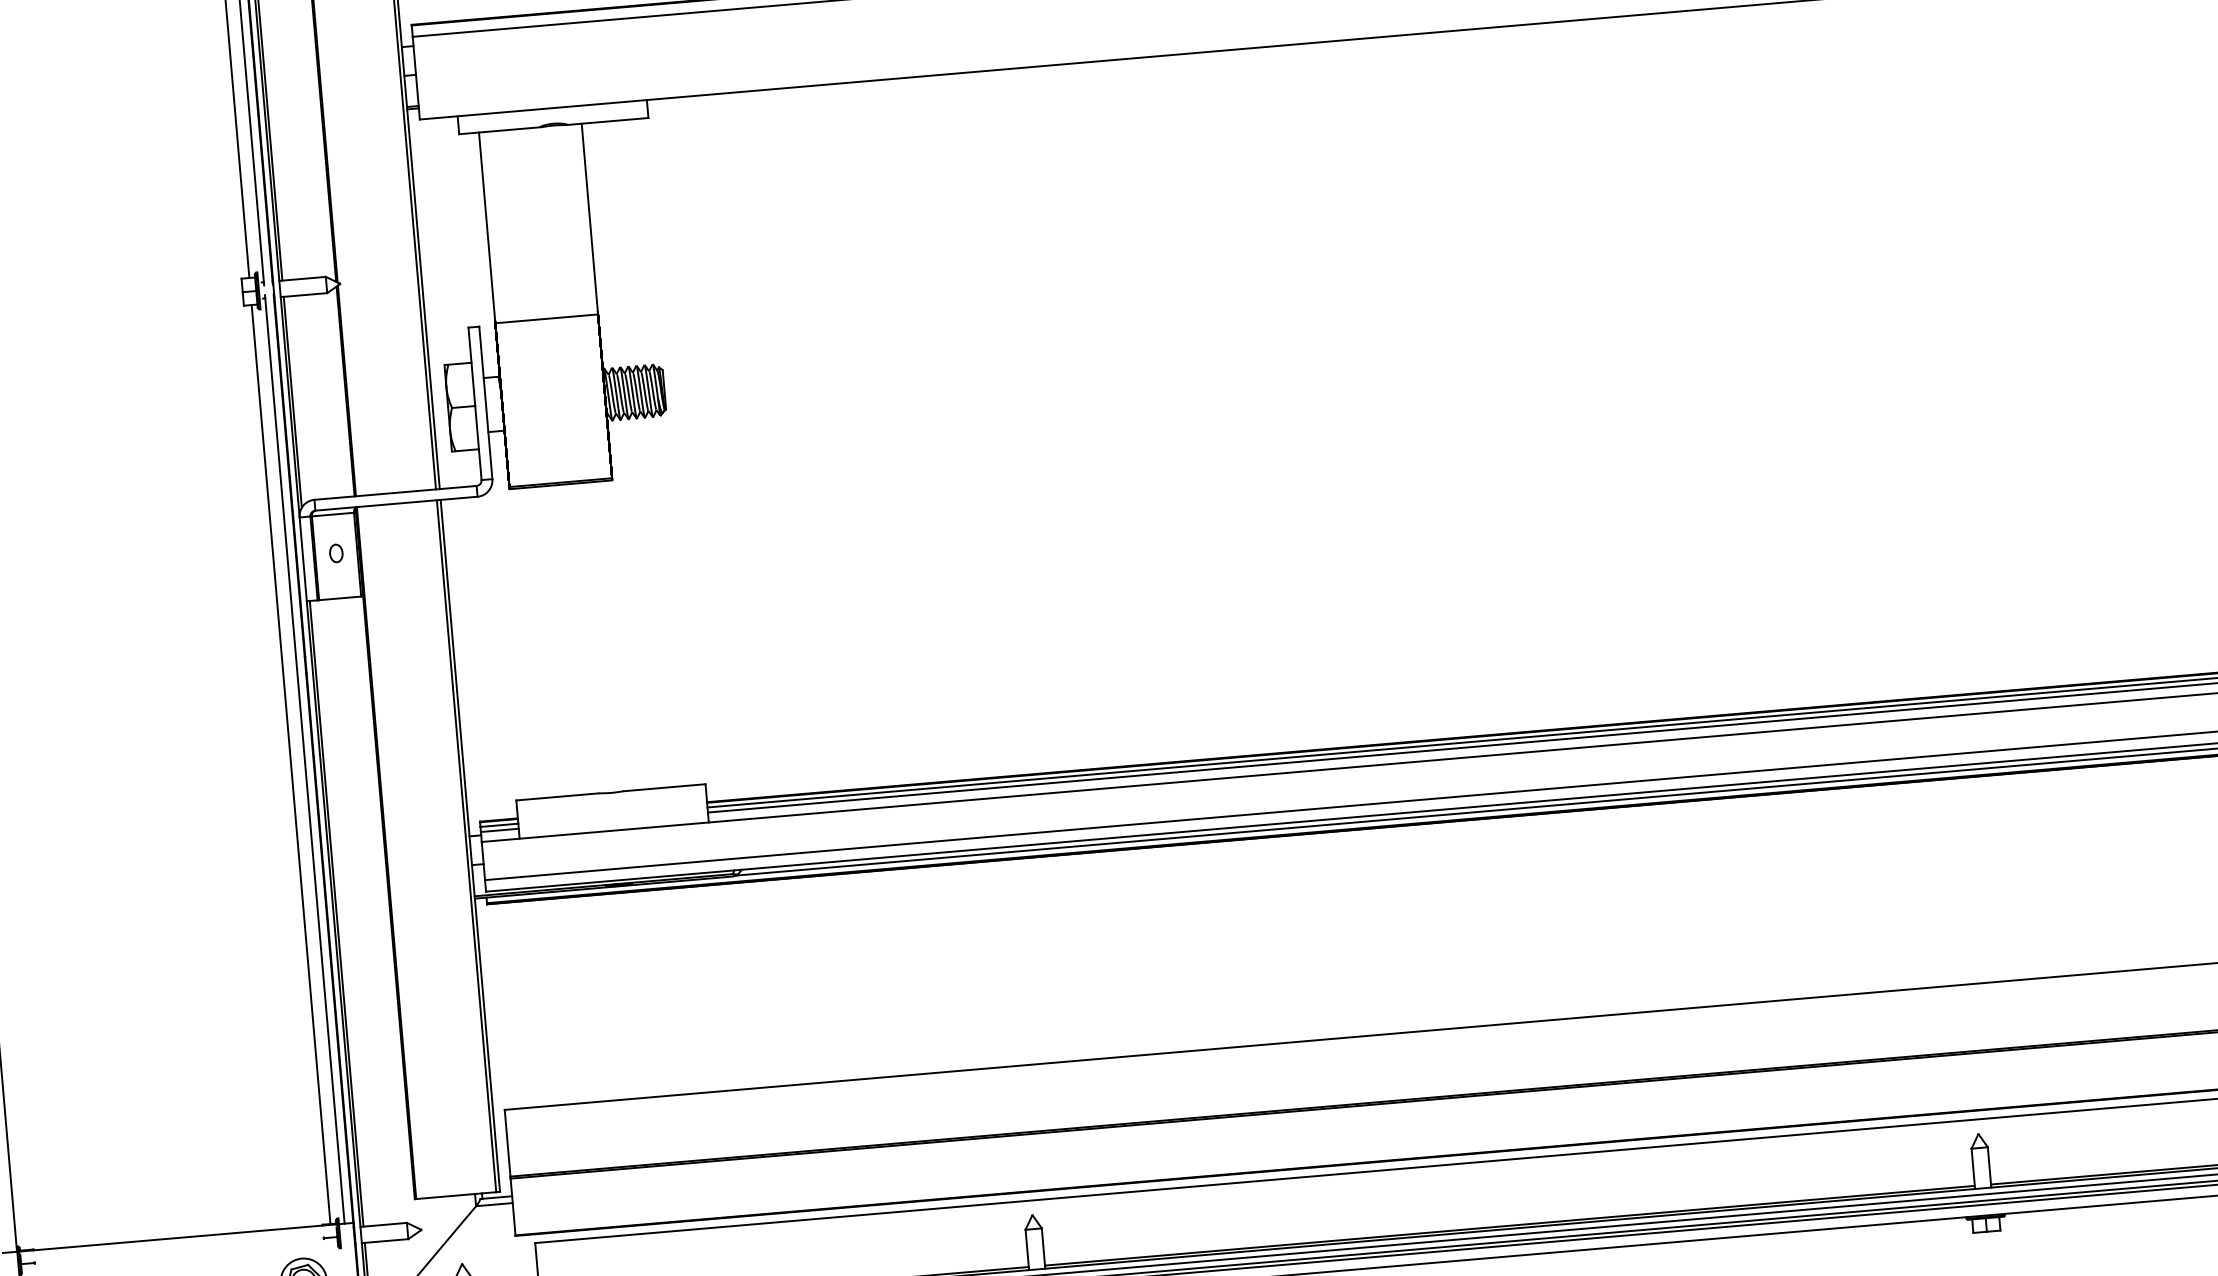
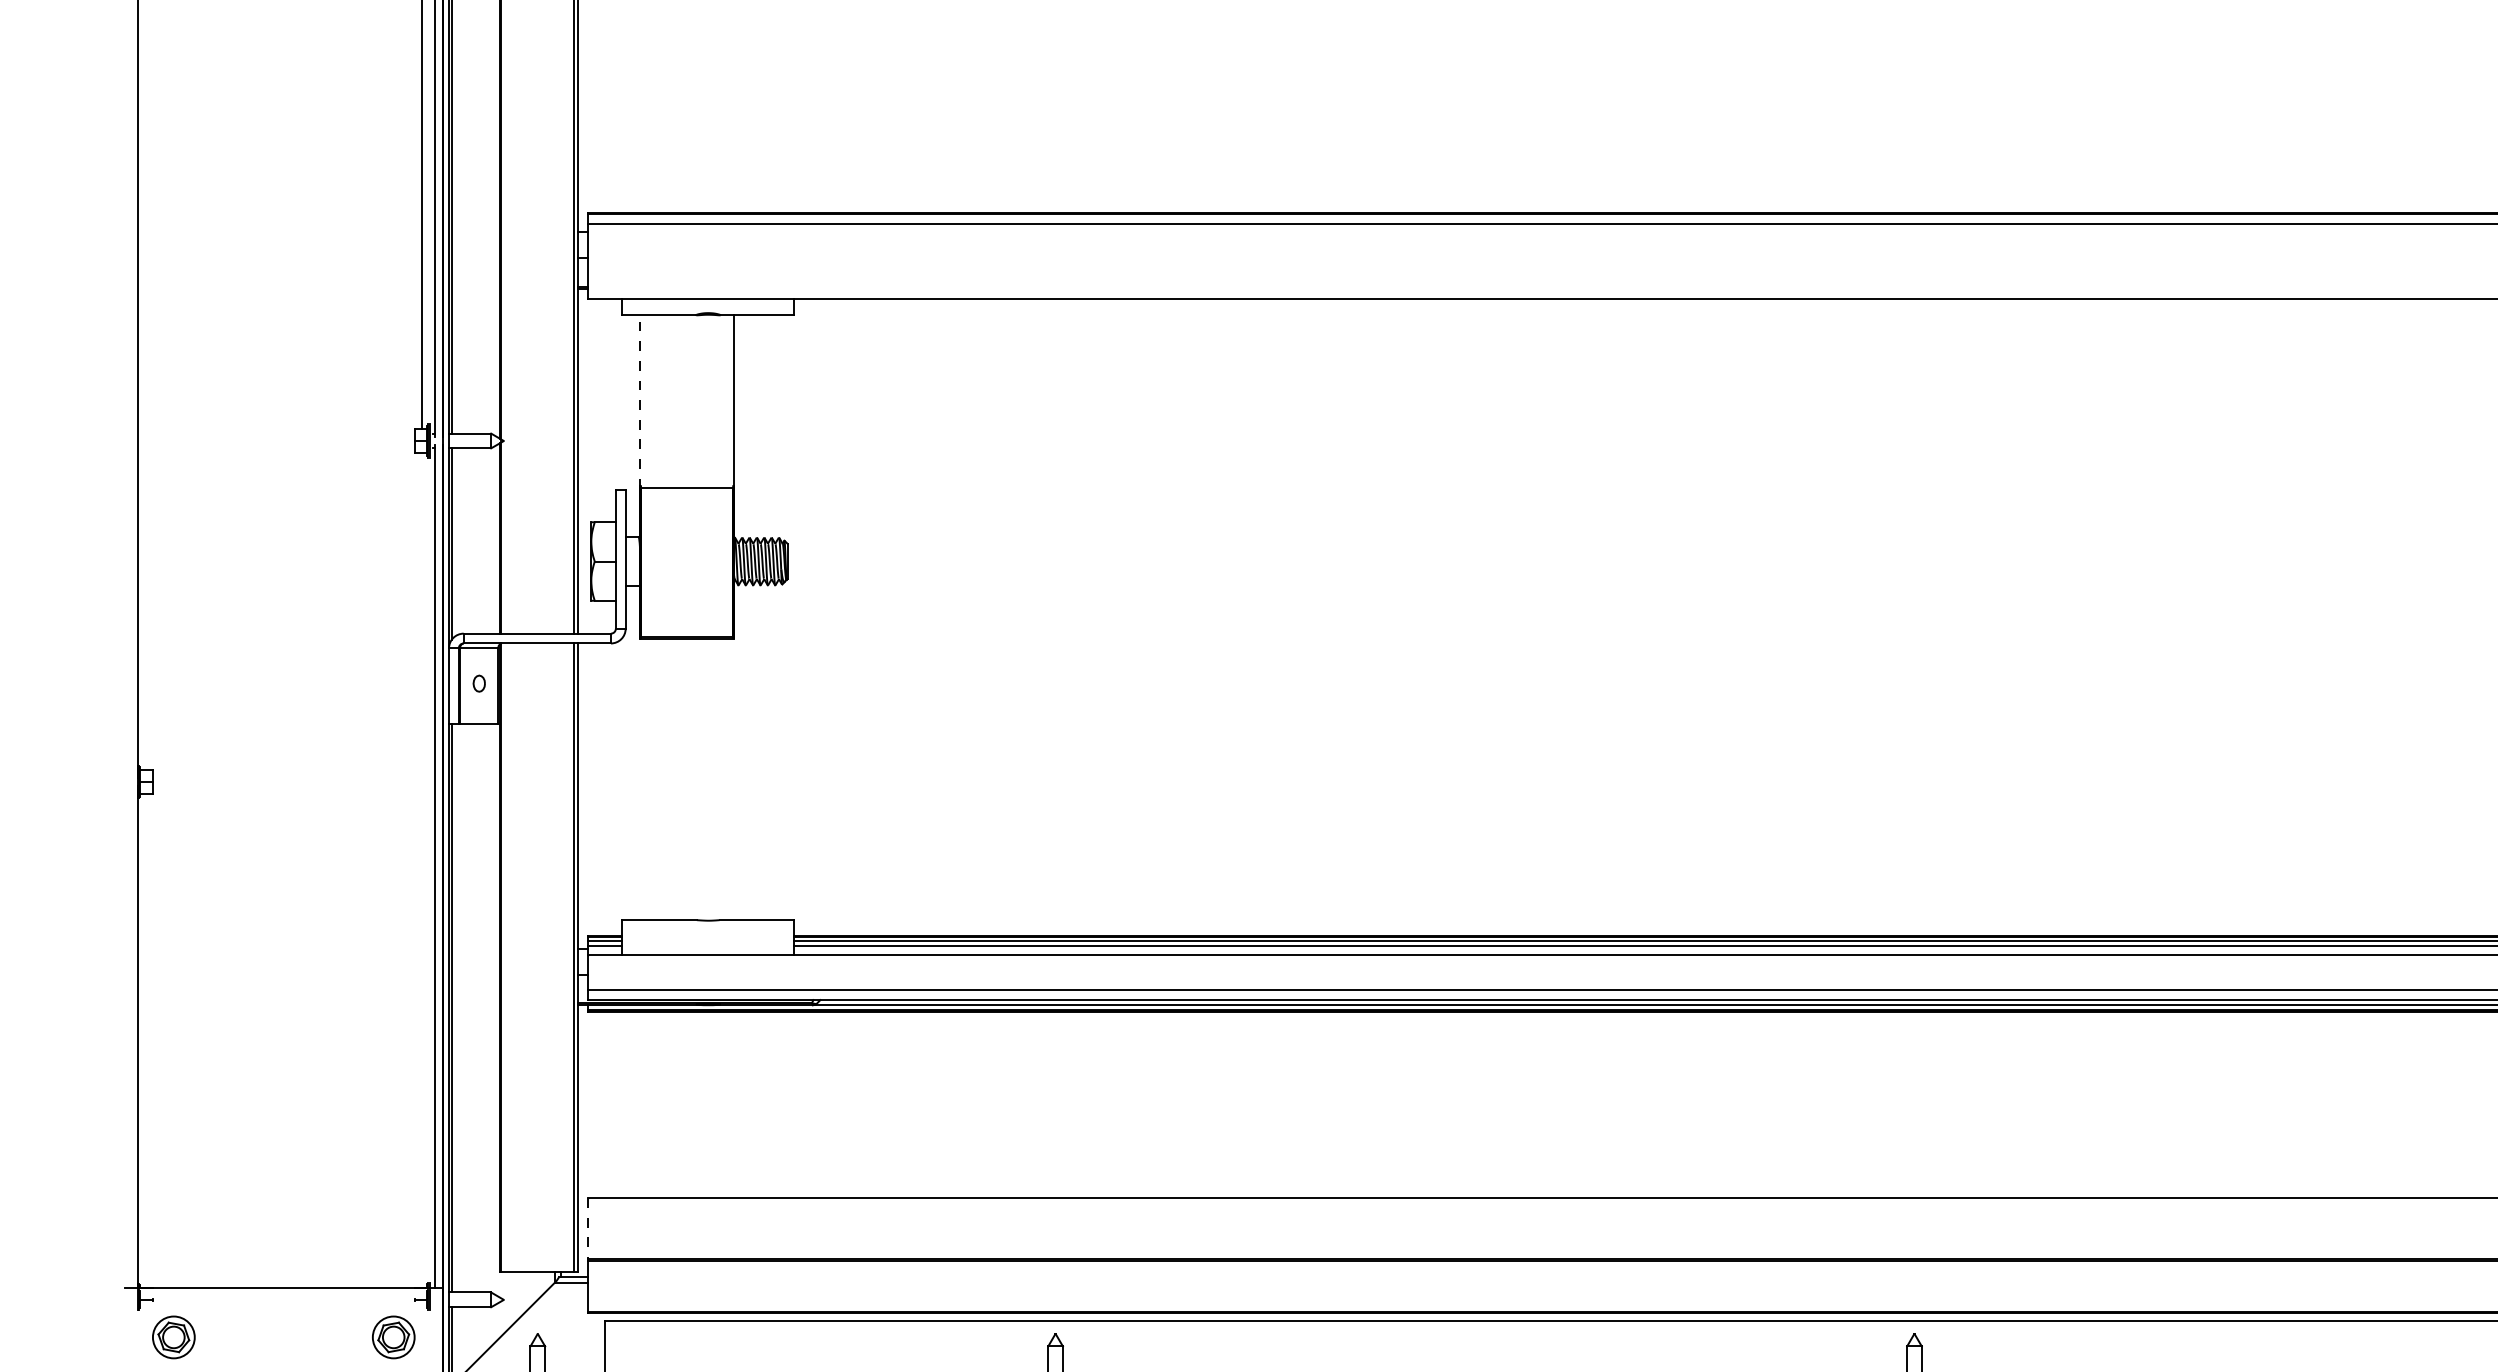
line: (487, 227) -> (640, 401), solid -> dashed
line: (291, 764) -> (422, 870), removed
line: (508, 1143) -> (588, 1228), solid -> dashed

